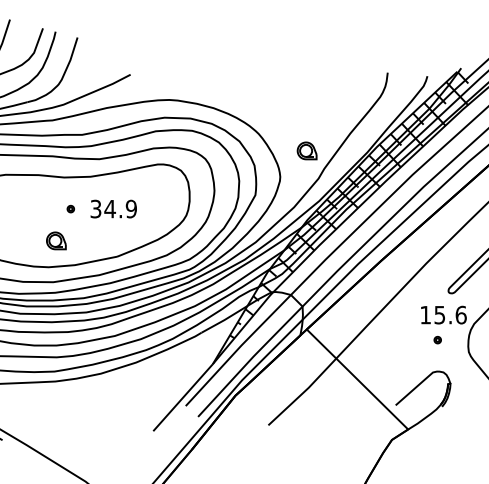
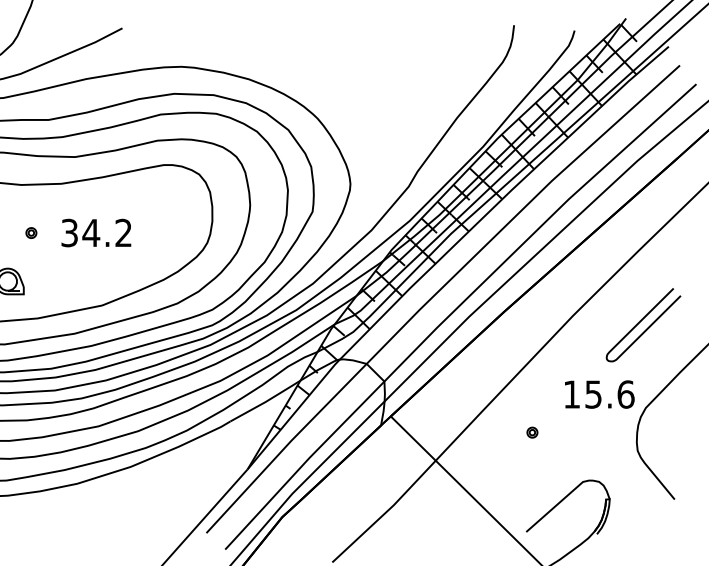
part: (306, 150) -> (390, 143), removed
text: (130, 208) -> (122, 232), 34.9 -> 34.2
part: (437, 340) -> (532, 433), moved

